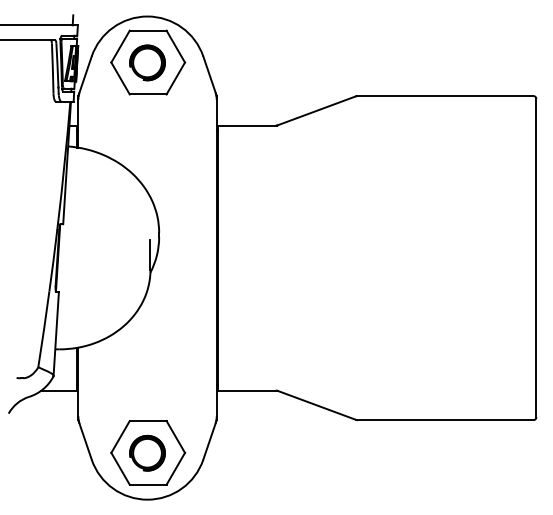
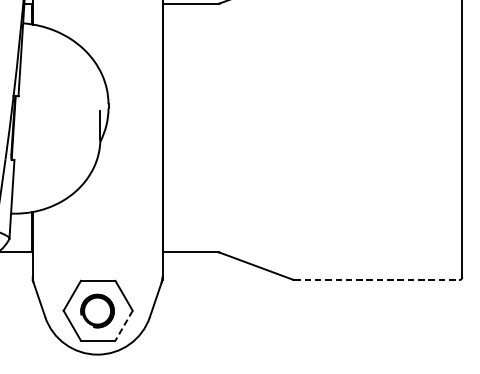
line: (445, 420) -> (377, 280), solid -> dashed
line: (175, 469) -> (123, 326), solid -> dashed

